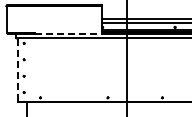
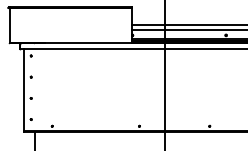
line: (68, 33) -> (88, 43), dashed -> solid
line: (18, 69) -> (23, 89), dashed -> solid

